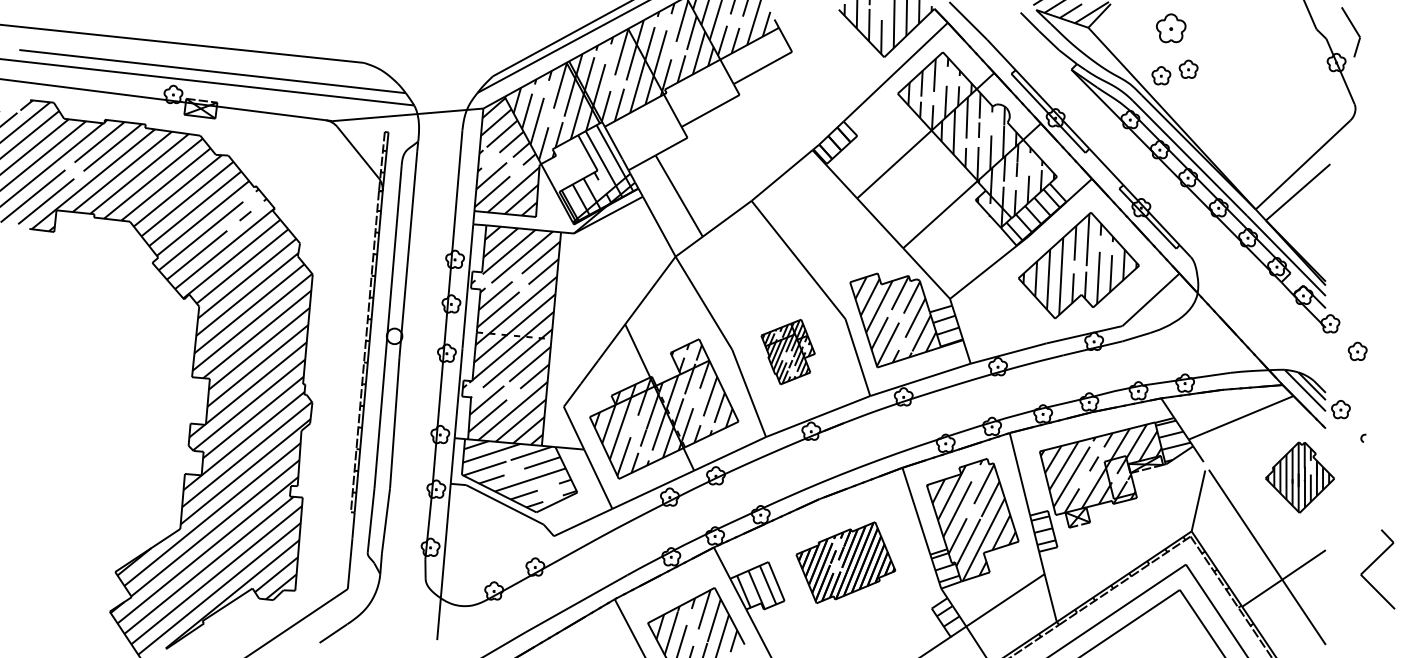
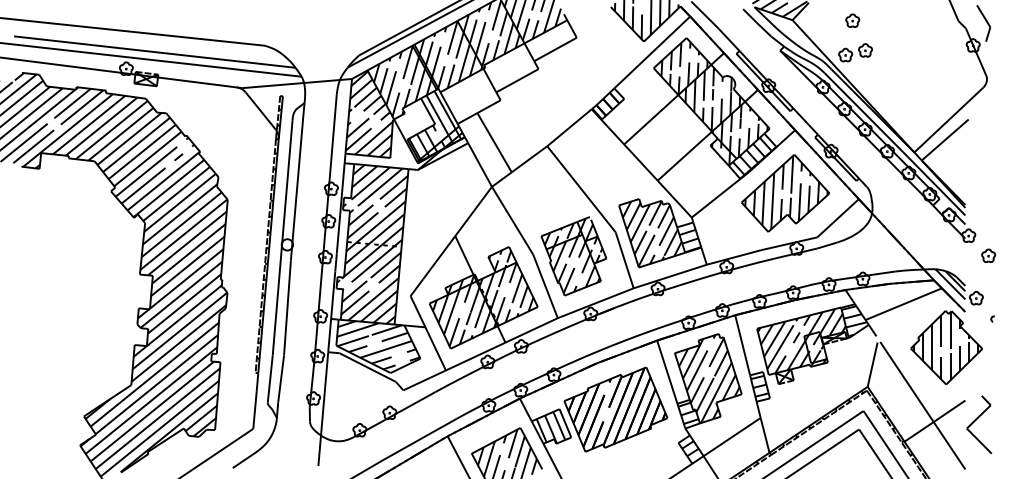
part: (1170, 28) -> (852, 20), size x0.62
part: (787, 351) -> (573, 255), size x1.67
part: (1299, 477) -> (946, 347), size x1.43
part: (845, 562) -> (615, 409), size x1.43
part: (1372, 564) -> (975, 421), moved

